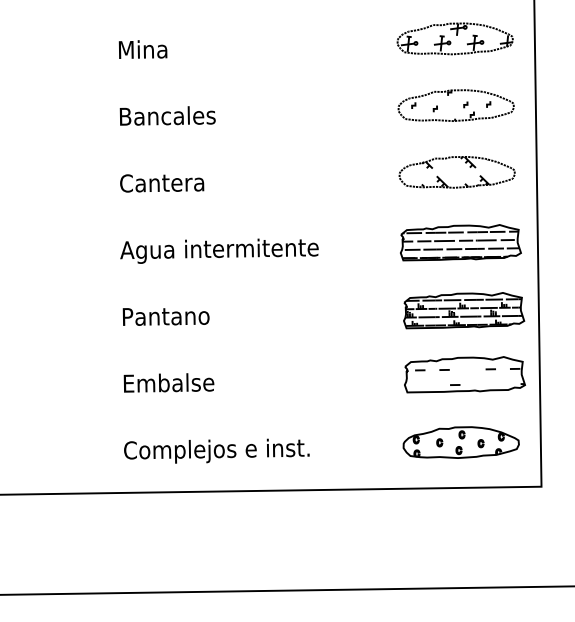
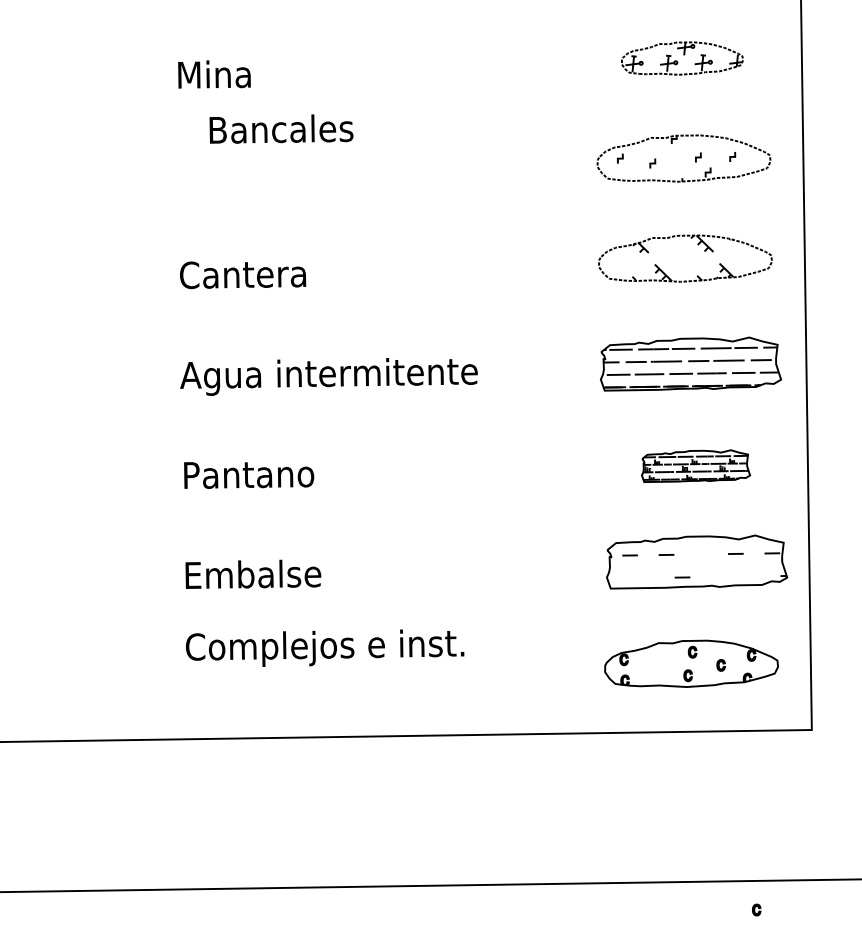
part: (454, 38) -> (681, 57), size x0.7
text: (167, 115) -> (281, 128), moved
part: (464, 310) -> (696, 465), size x0.6
part: (439, 442) -> (756, 909), moved
text: (216, 450) -> (324, 647), moved

